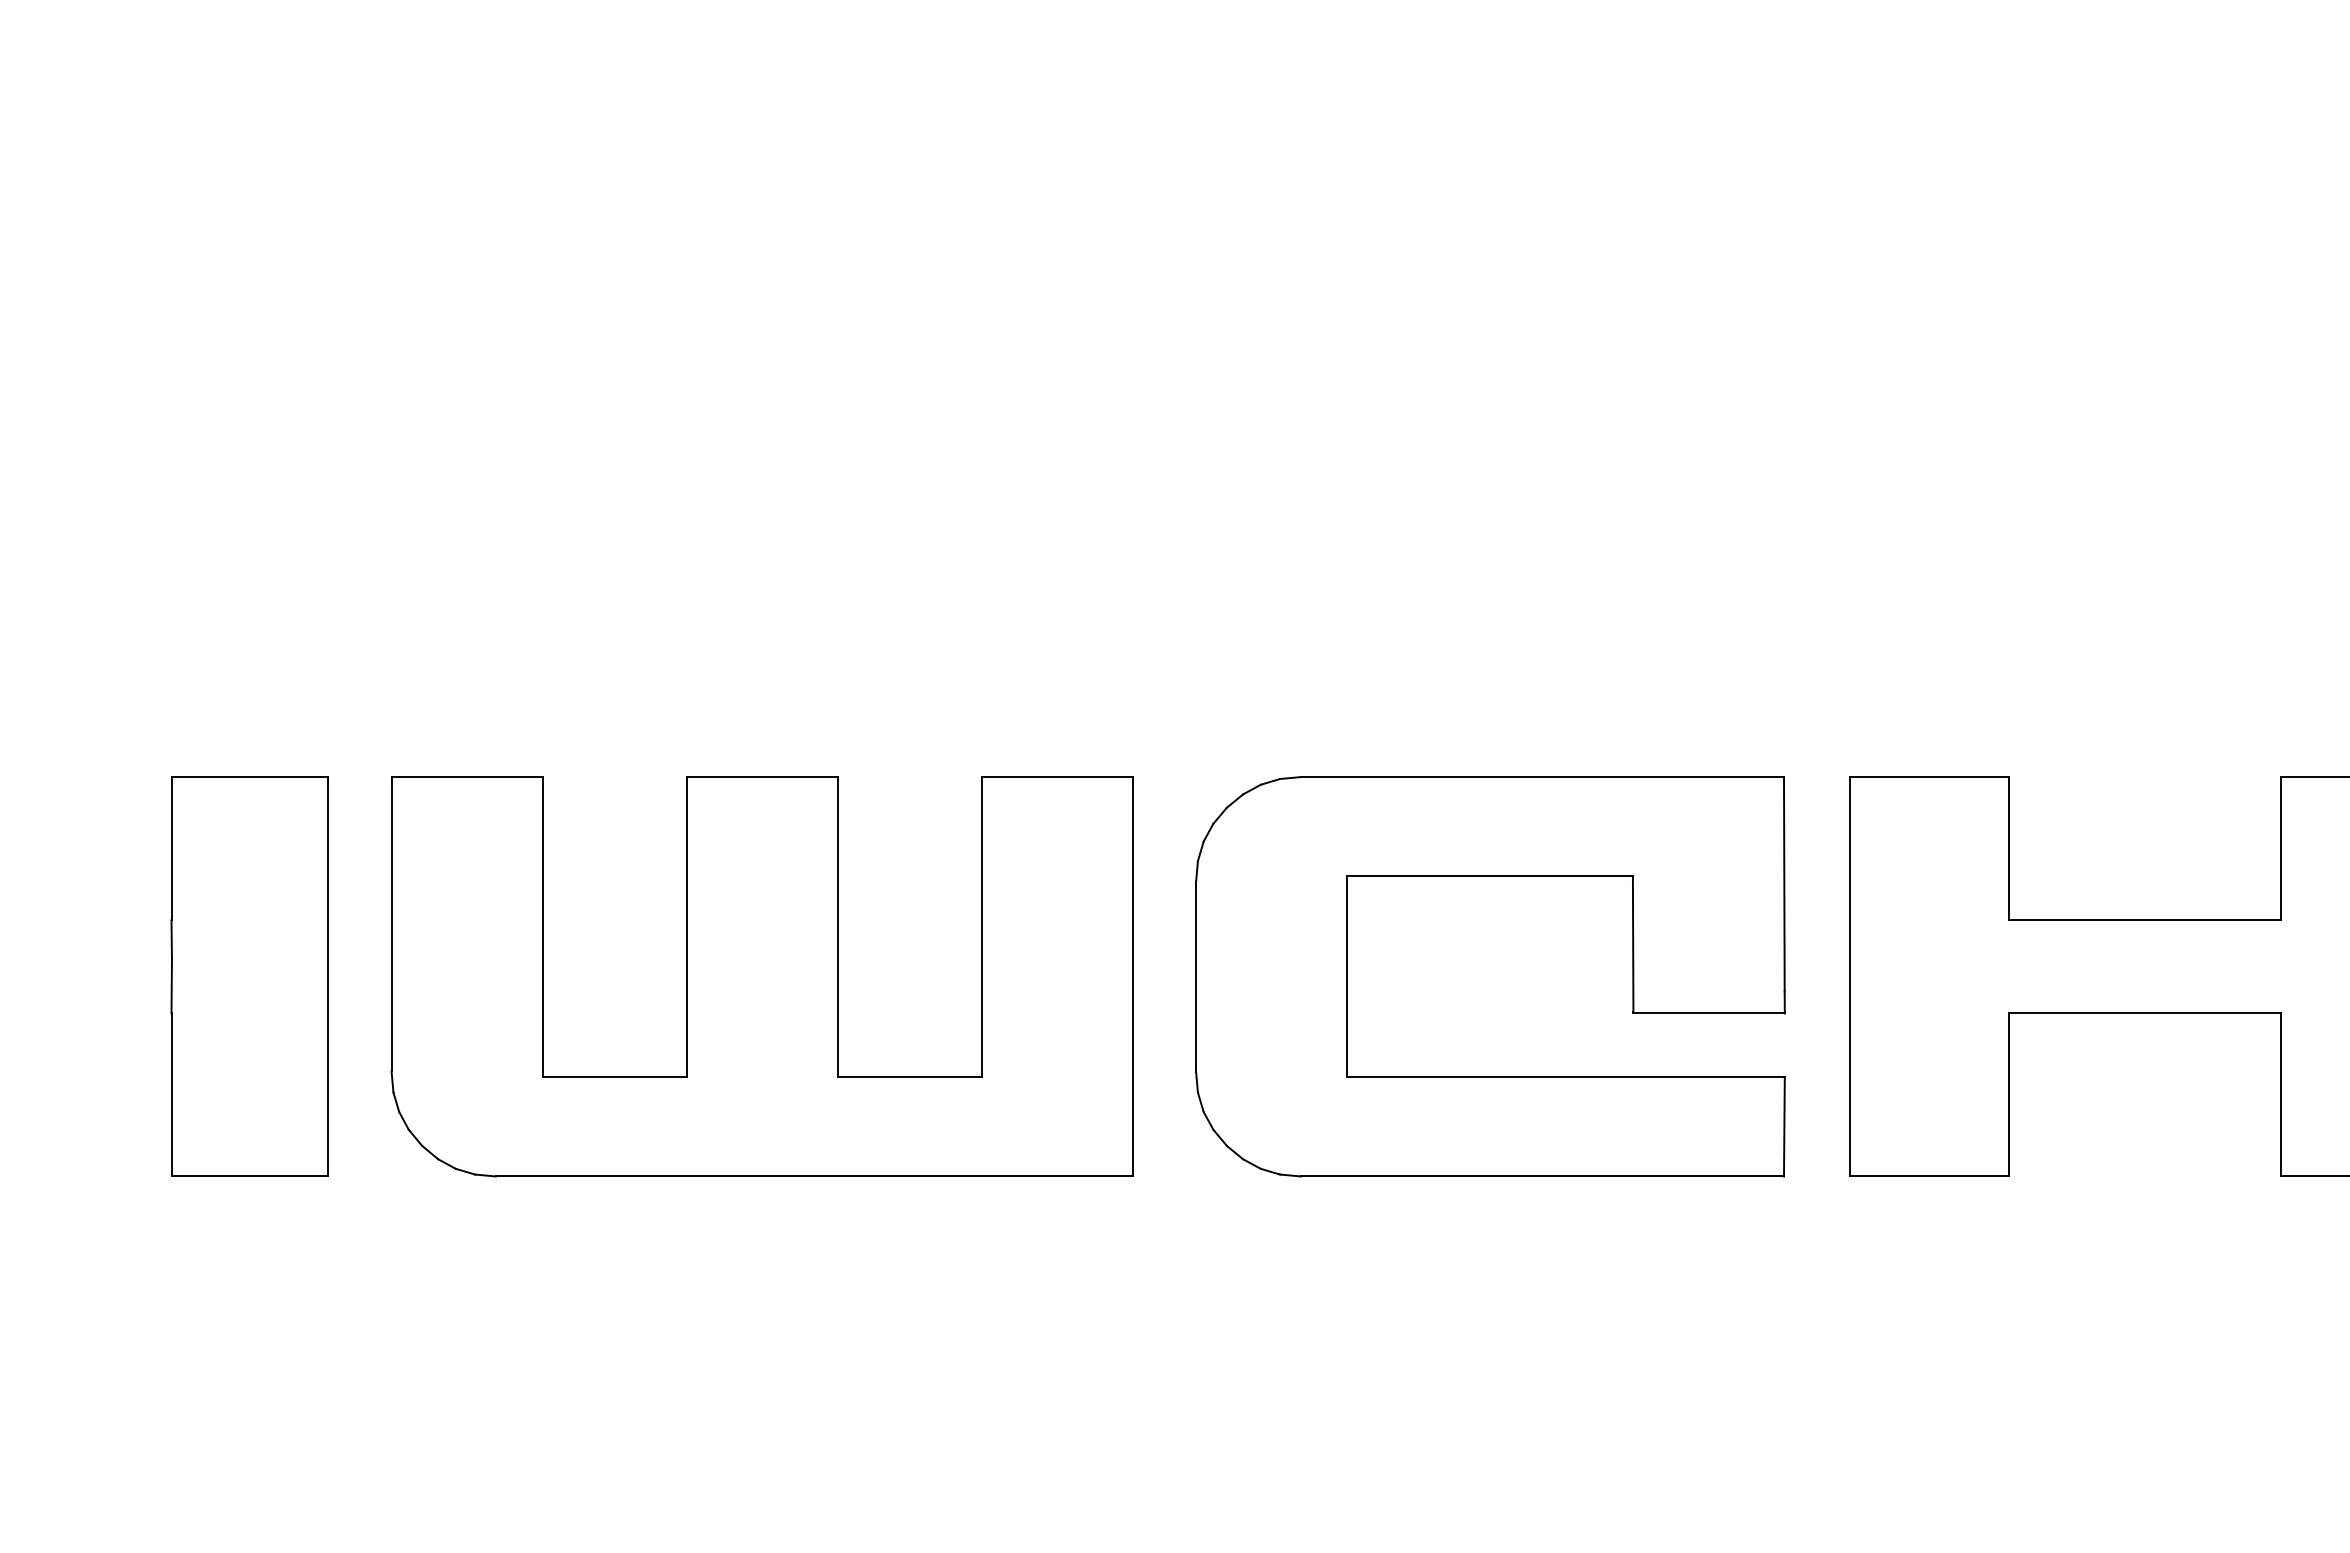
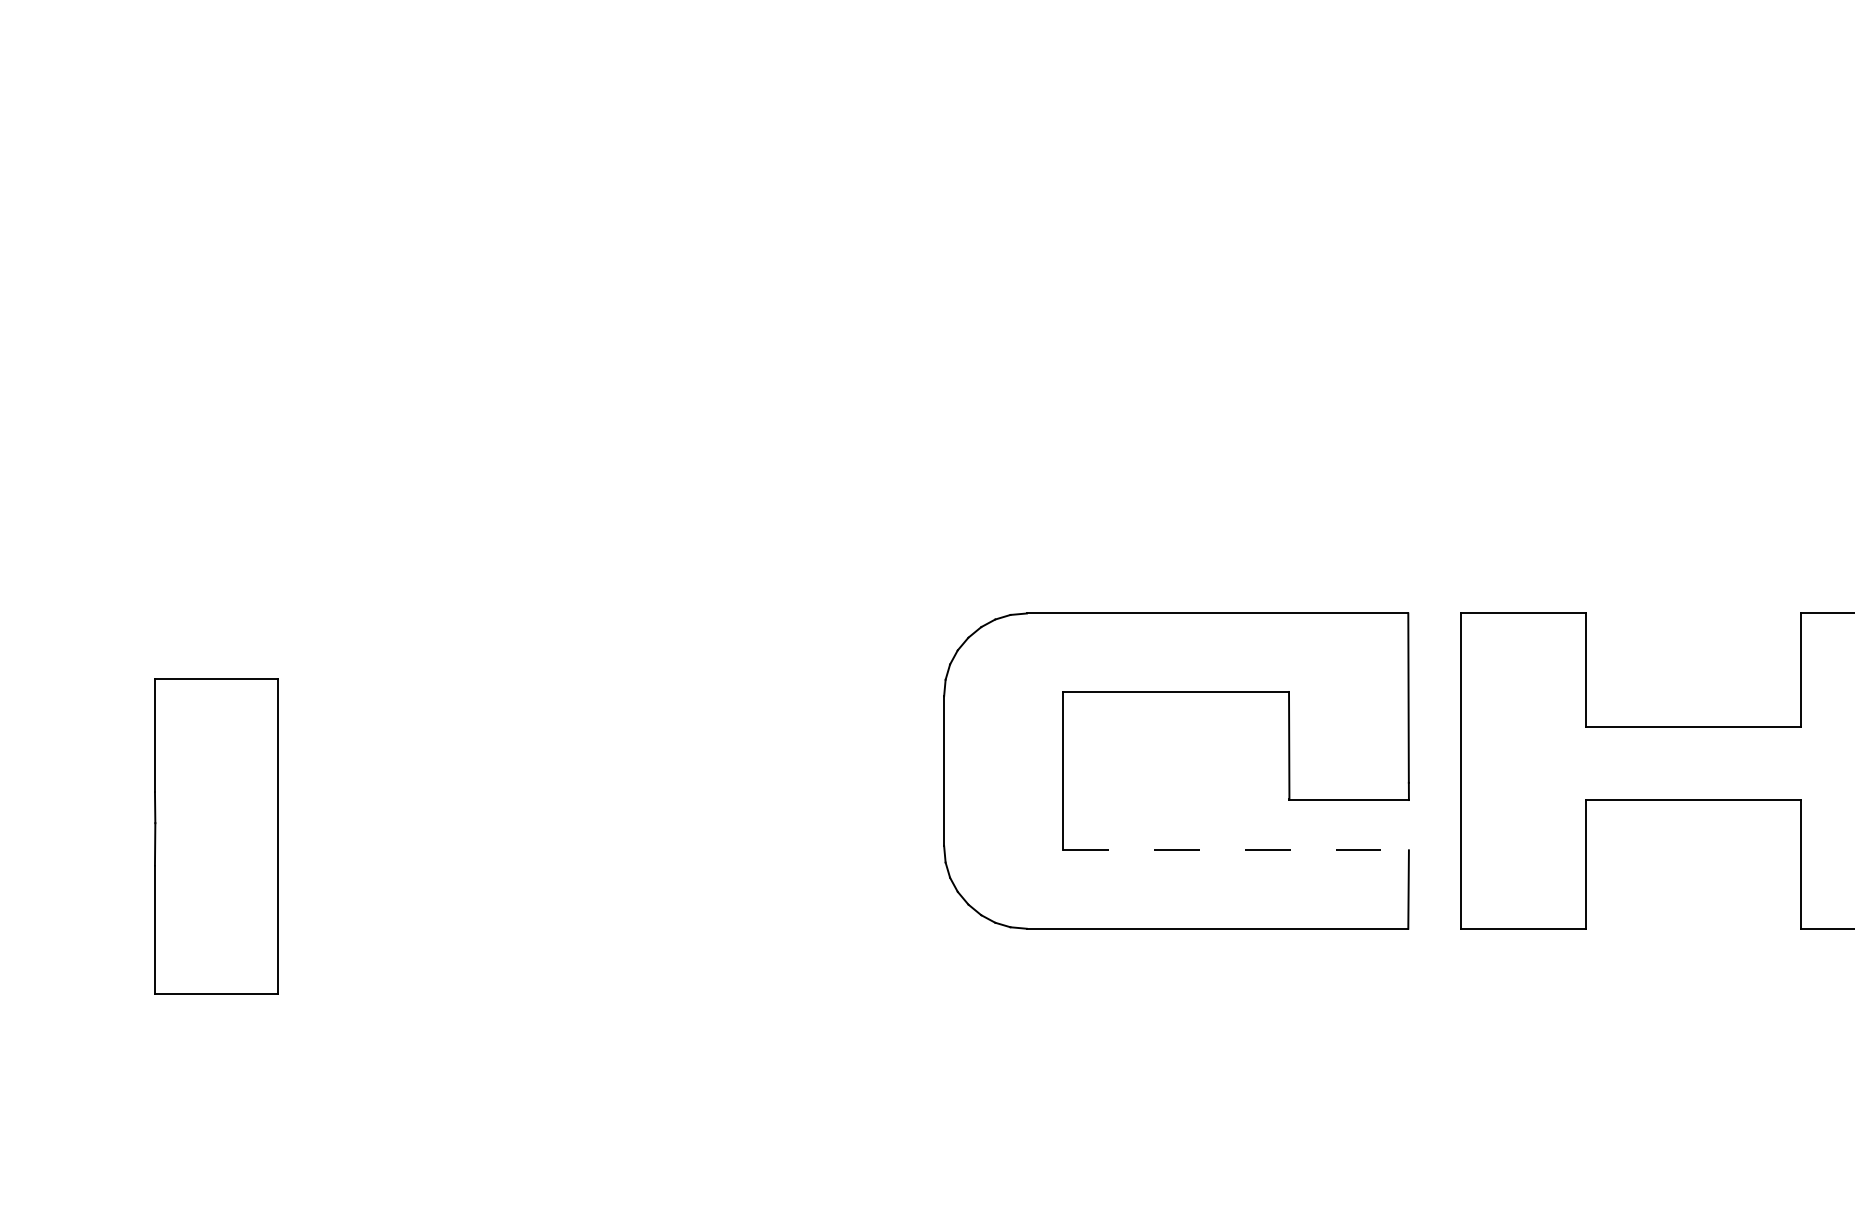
part: (249, 976) -> (216, 836), moved
part: (761, 976) -> (601, 770), removed
line: (1565, 1077) -> (1235, 850), solid -> dashed

